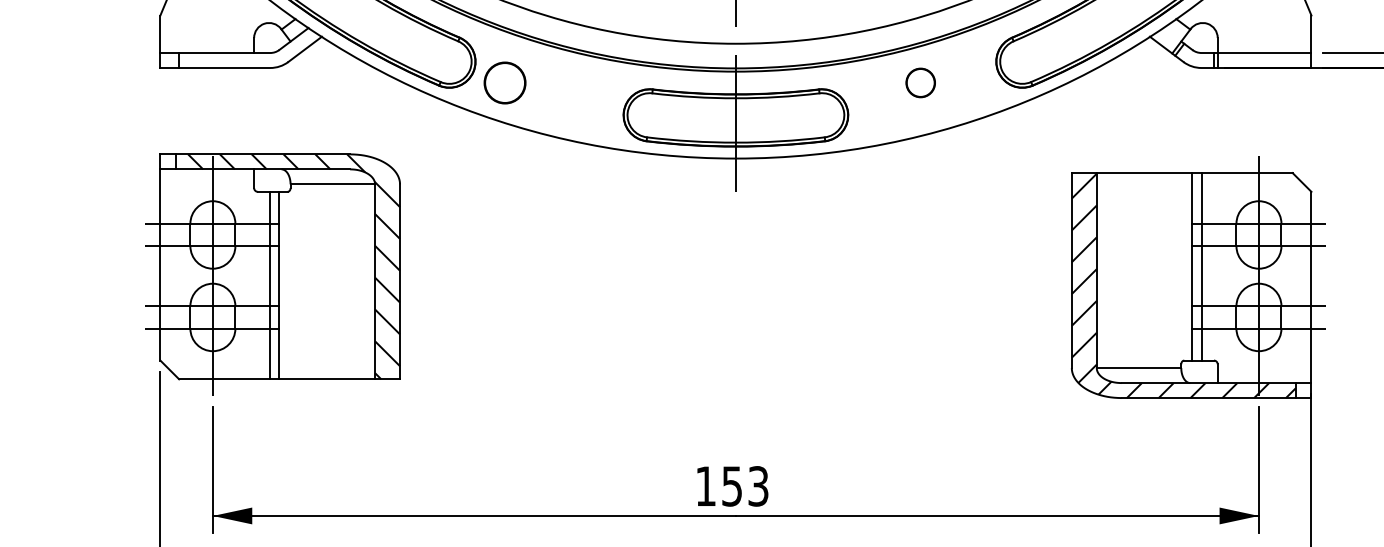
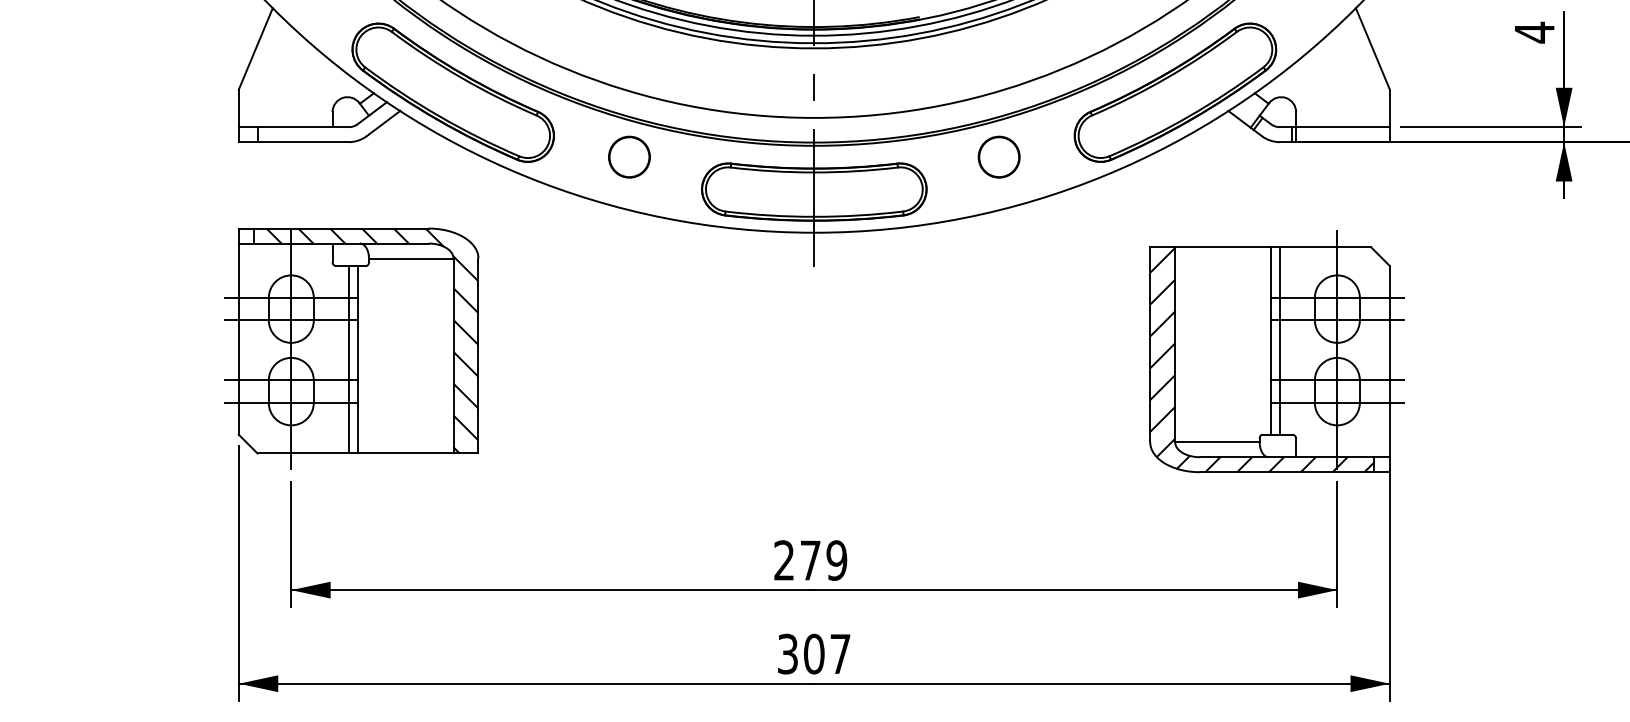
circle: (505, 82) -> (629, 156), moved
circle: (920, 82) -> (998, 156), size x1.43
text: (732, 486) -> (810, 560), 153 -> 279

